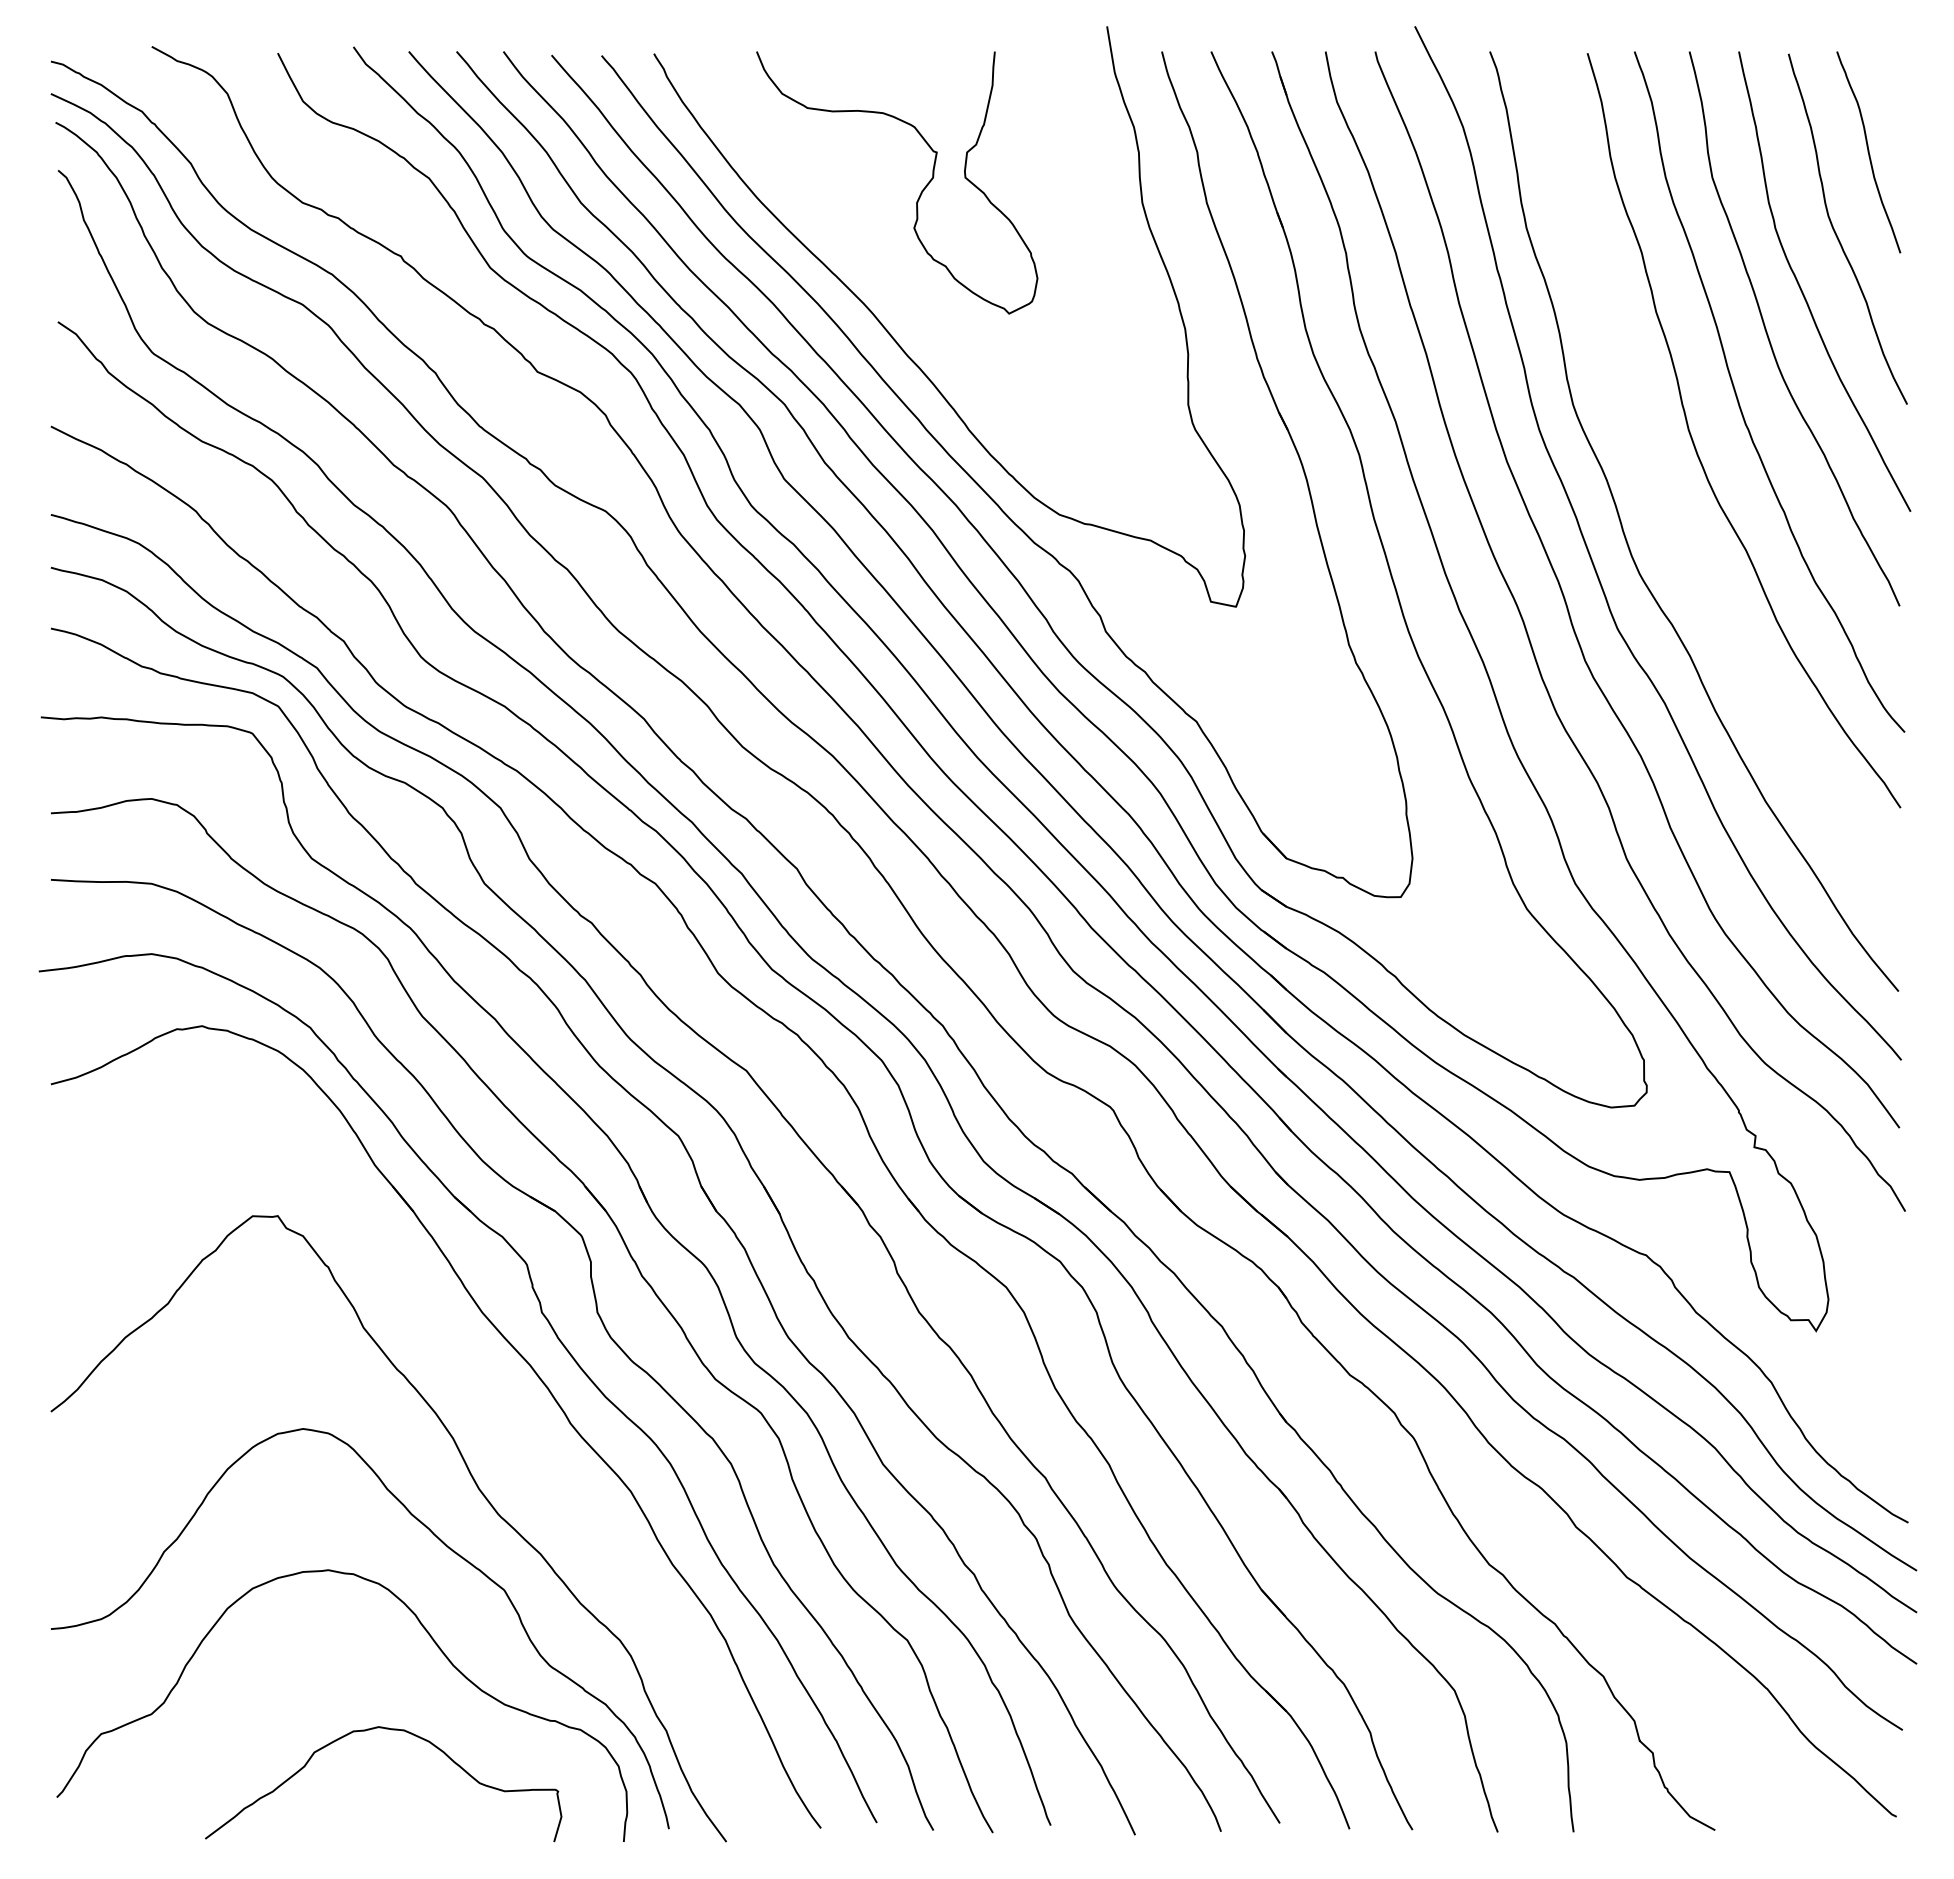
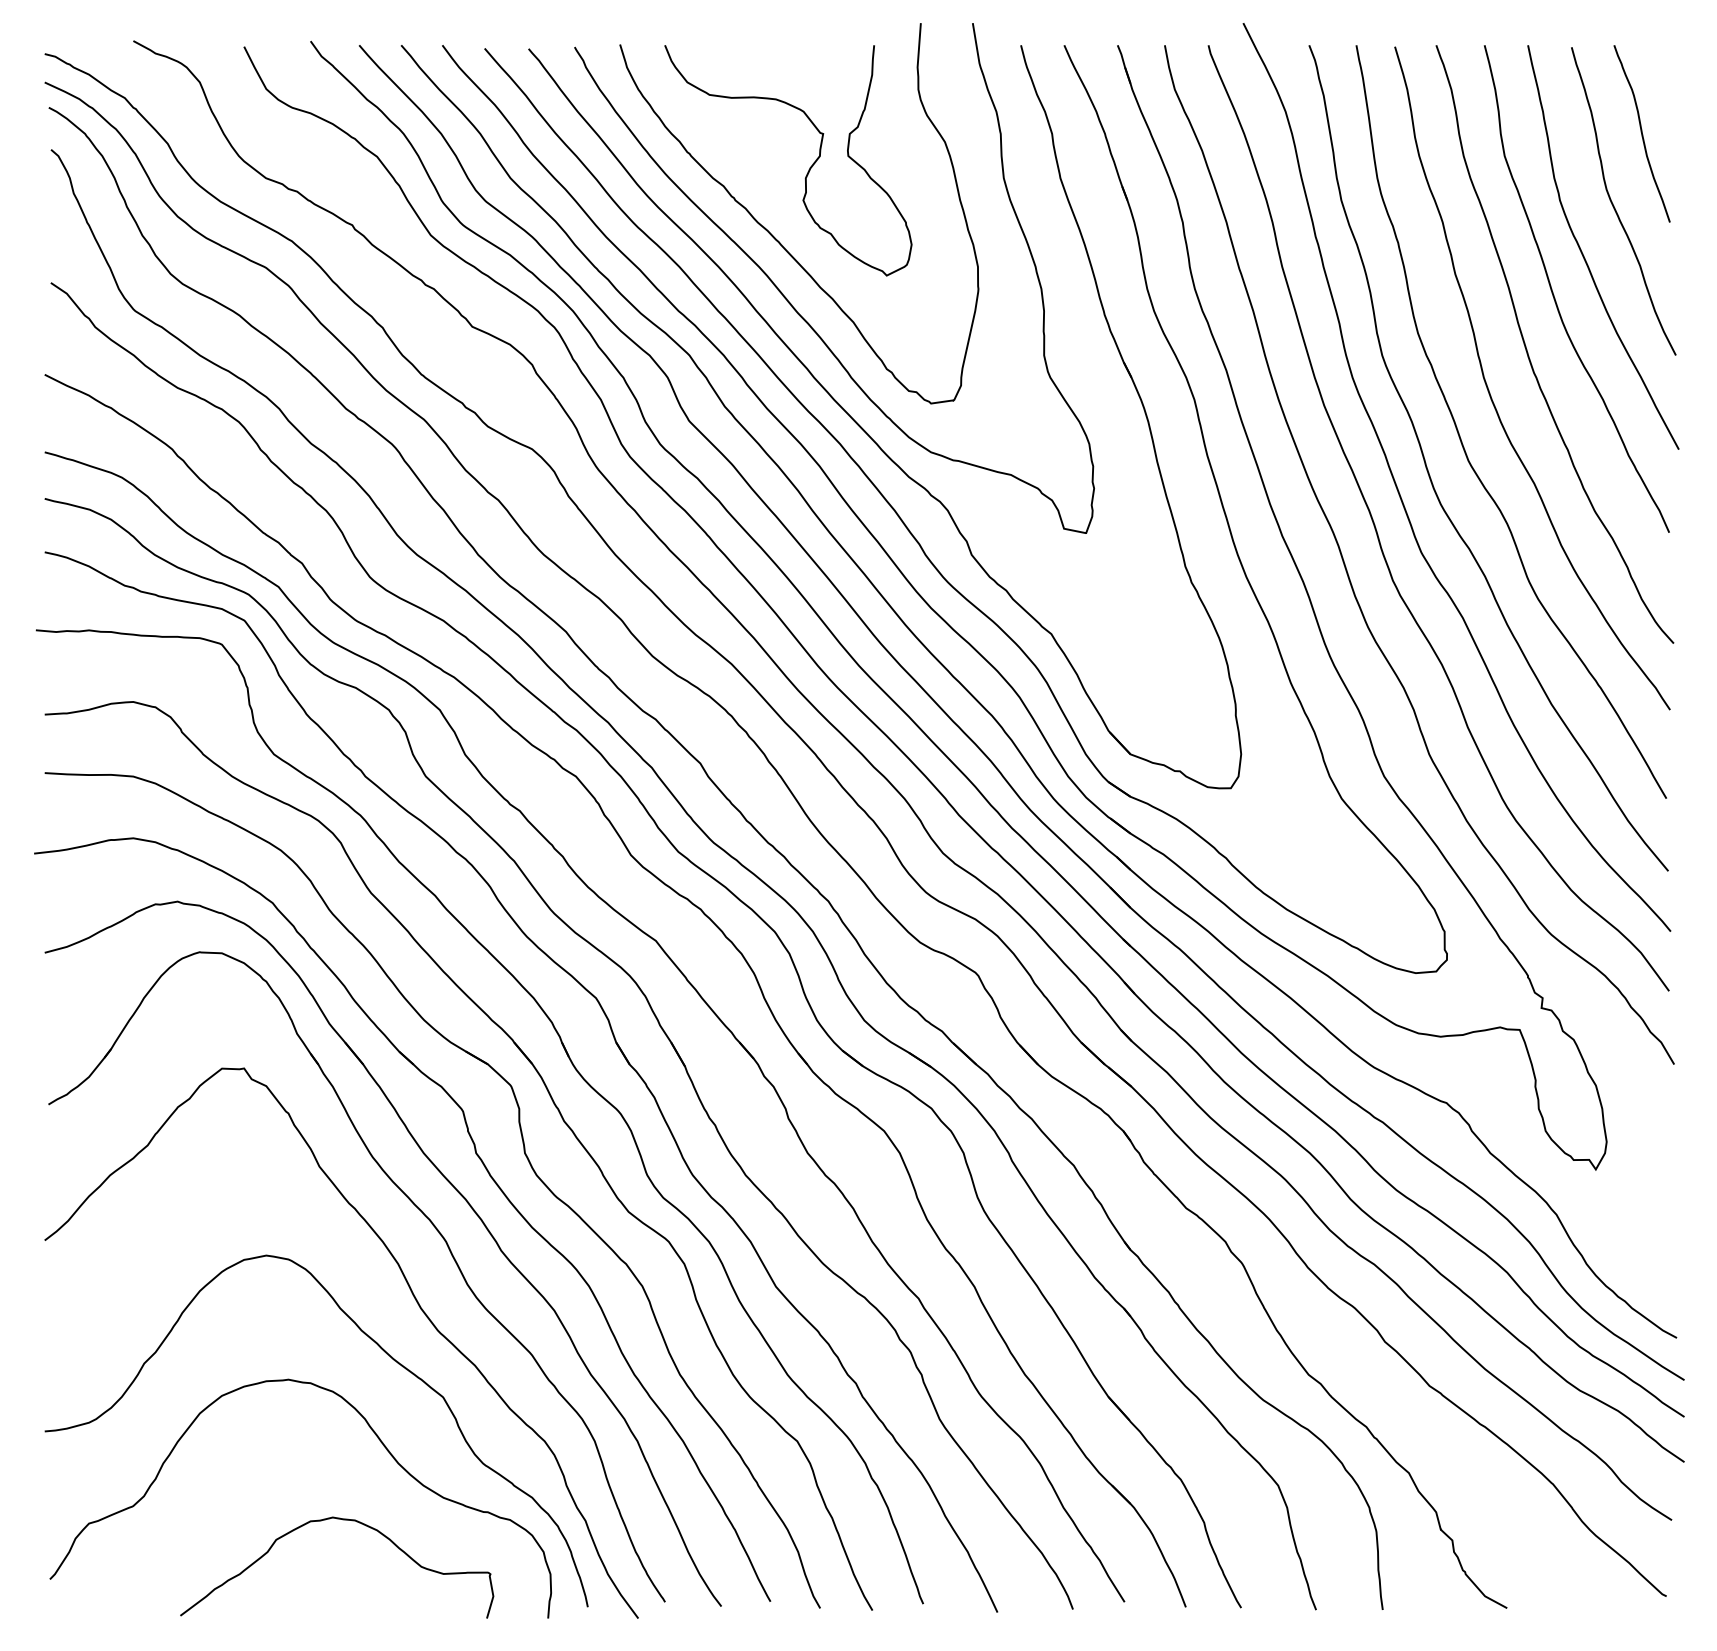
curve: (882, 270) -> (775, 237), added
curve: (1663, 500) -> (1461, 439), added
part: (481, 1382) -> (423, 1214), added

